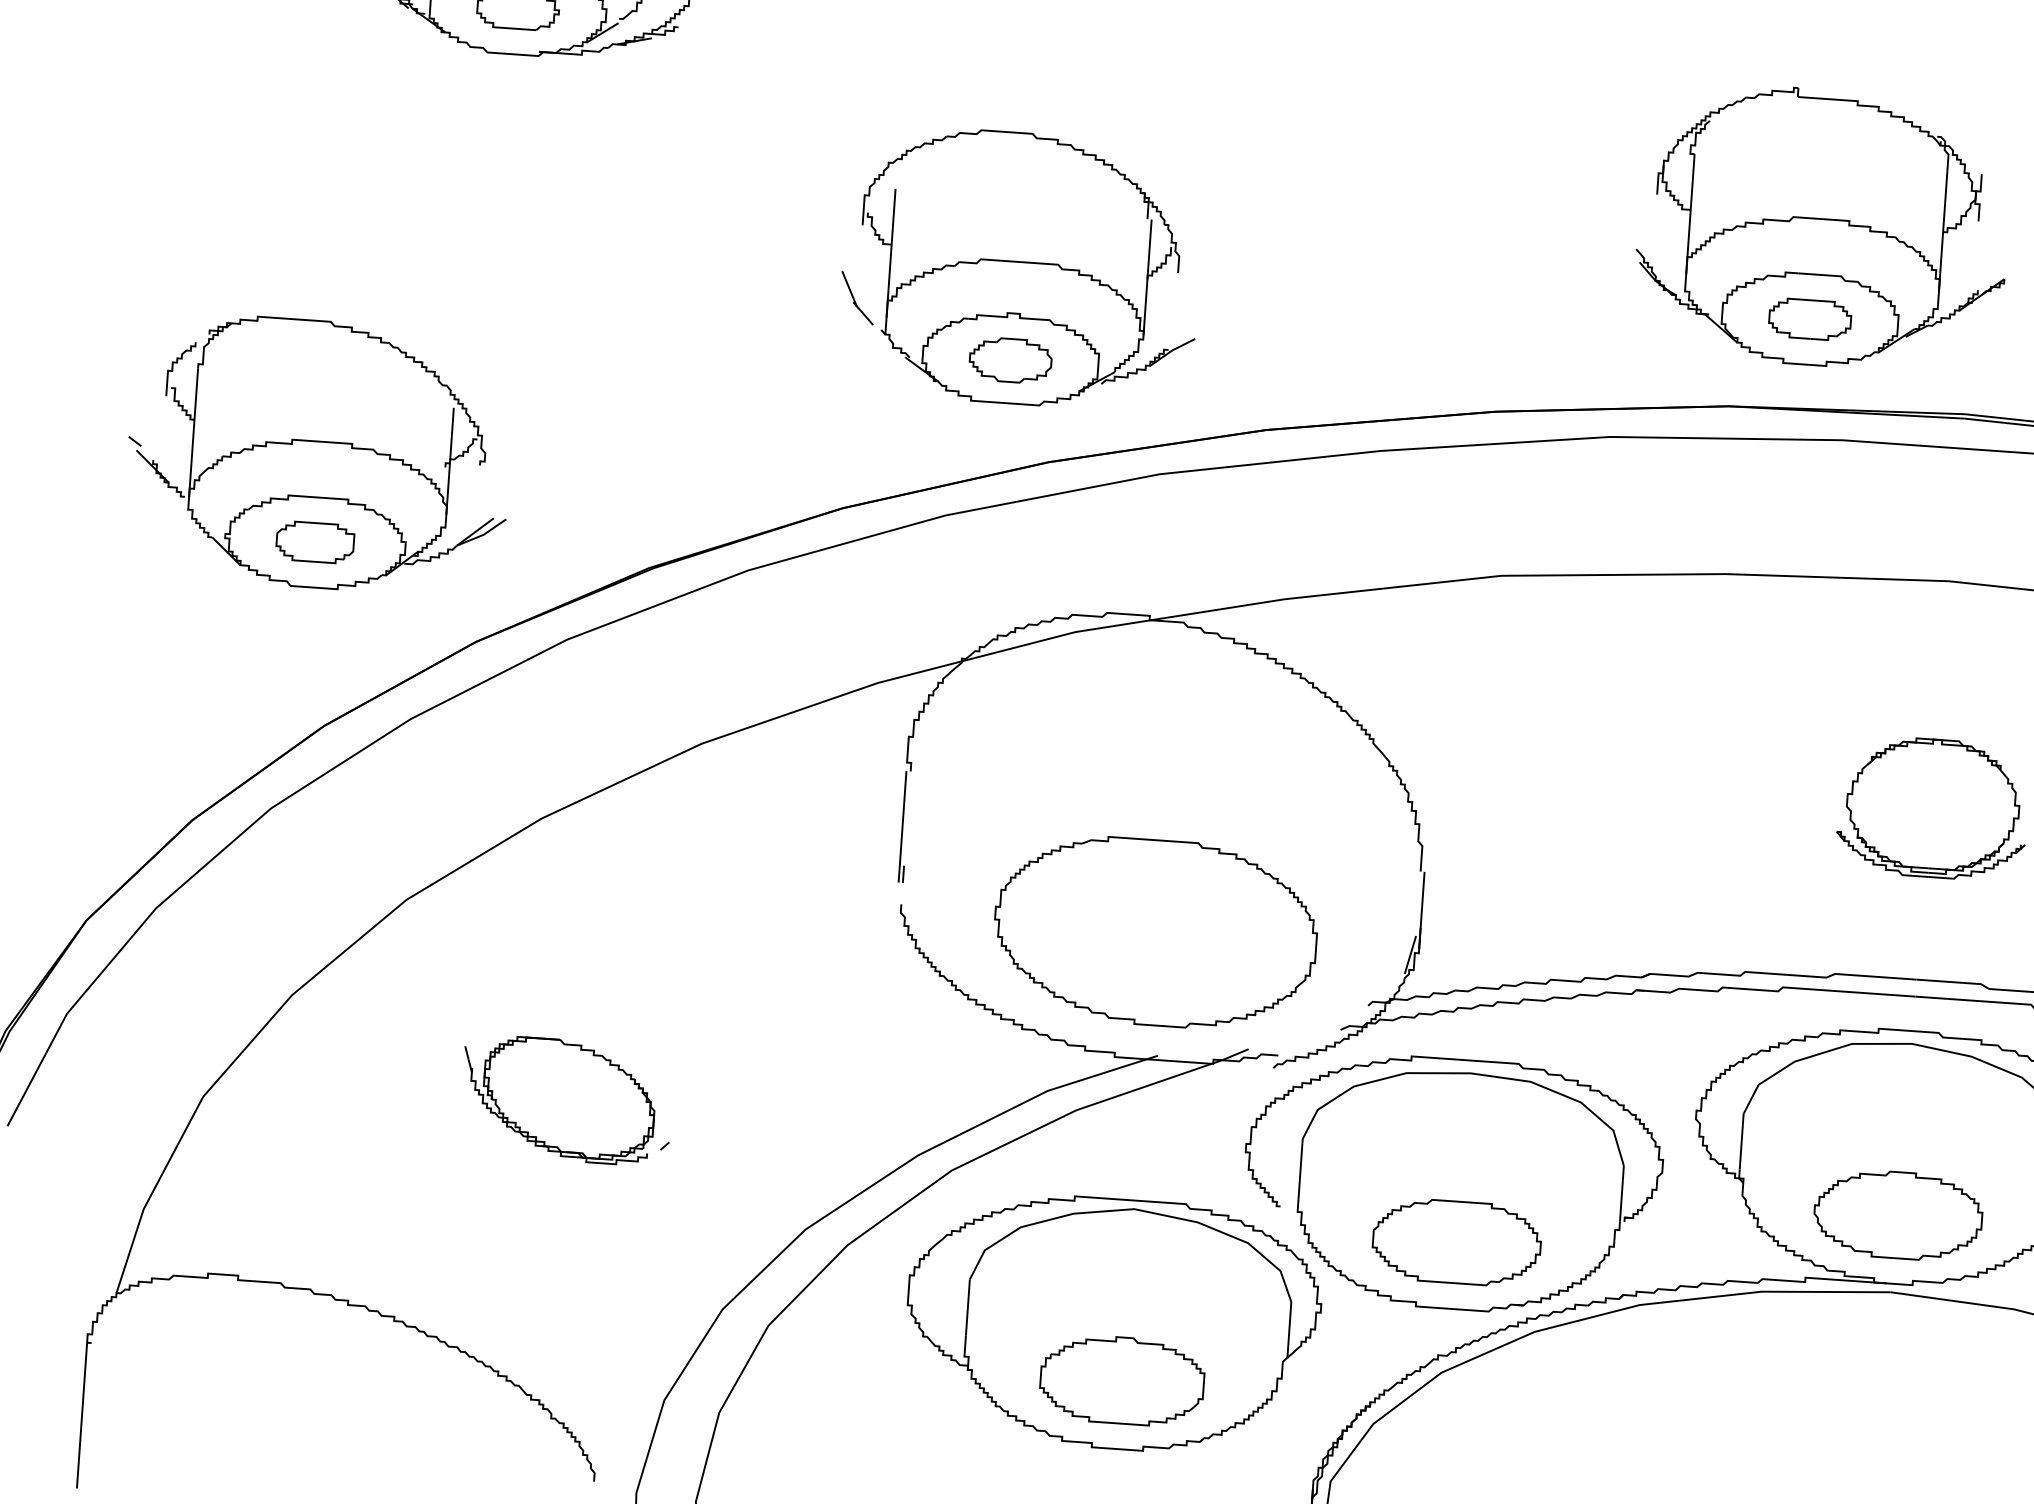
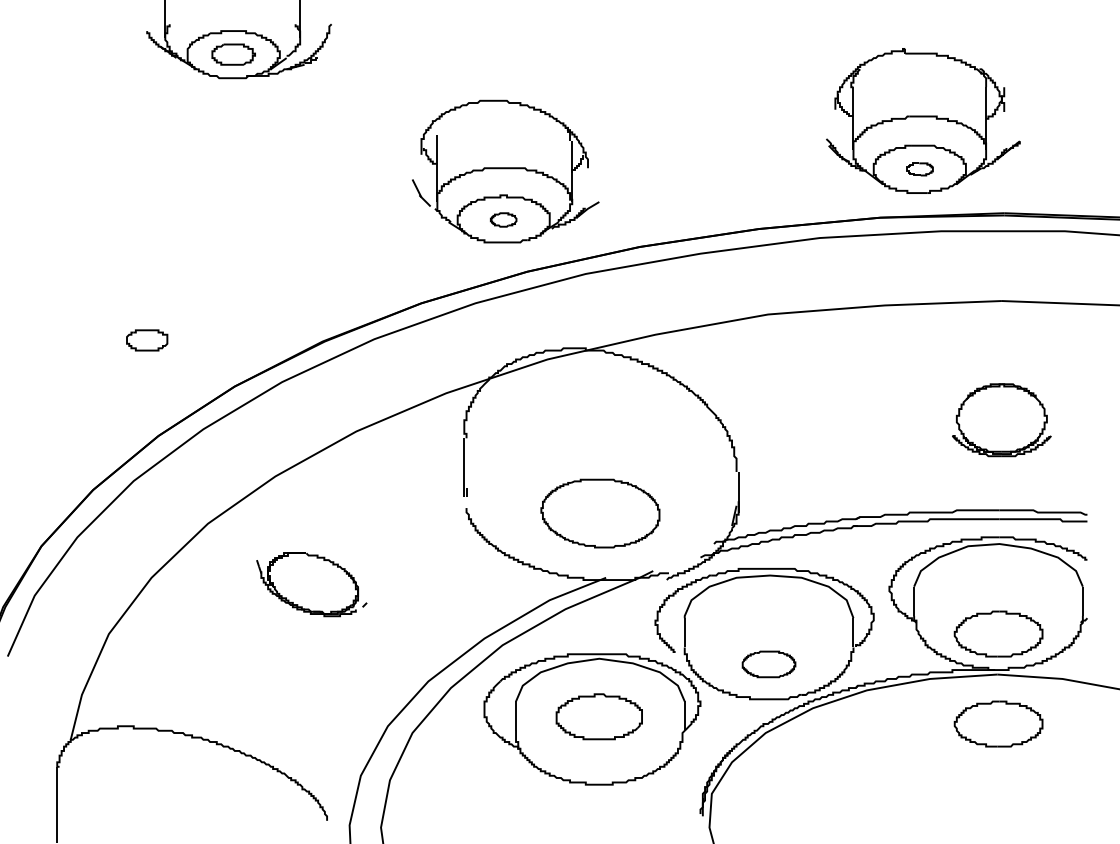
part: (1811, 319) -> (920, 169), size x0.6
part: (1010, 359) -> (503, 219), size x0.6
part: (318, 452) -> (145, 293), removed
part: (1155, 932) -> (600, 513), size x0.7
part: (565, 1099) -> (311, 584), moved
part: (1455, 1242) -> (768, 664), size x0.6
part: (1120, 1380) -> (598, 716), moved
part: (1886, 1385) -> (998, 723), added

